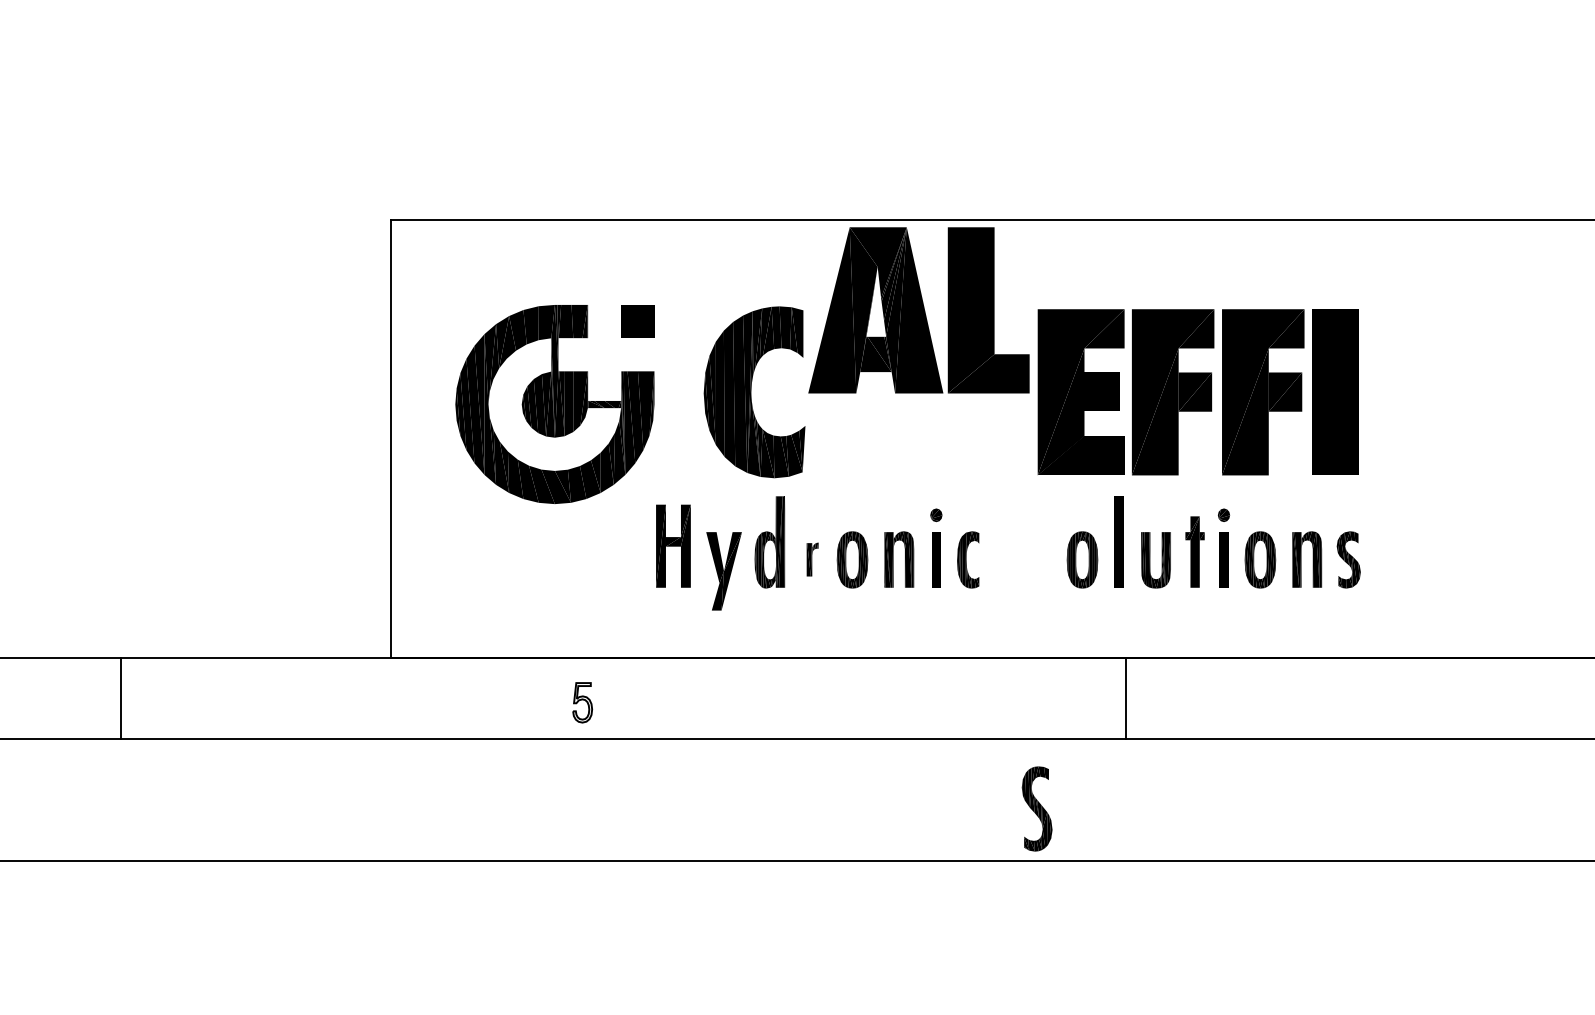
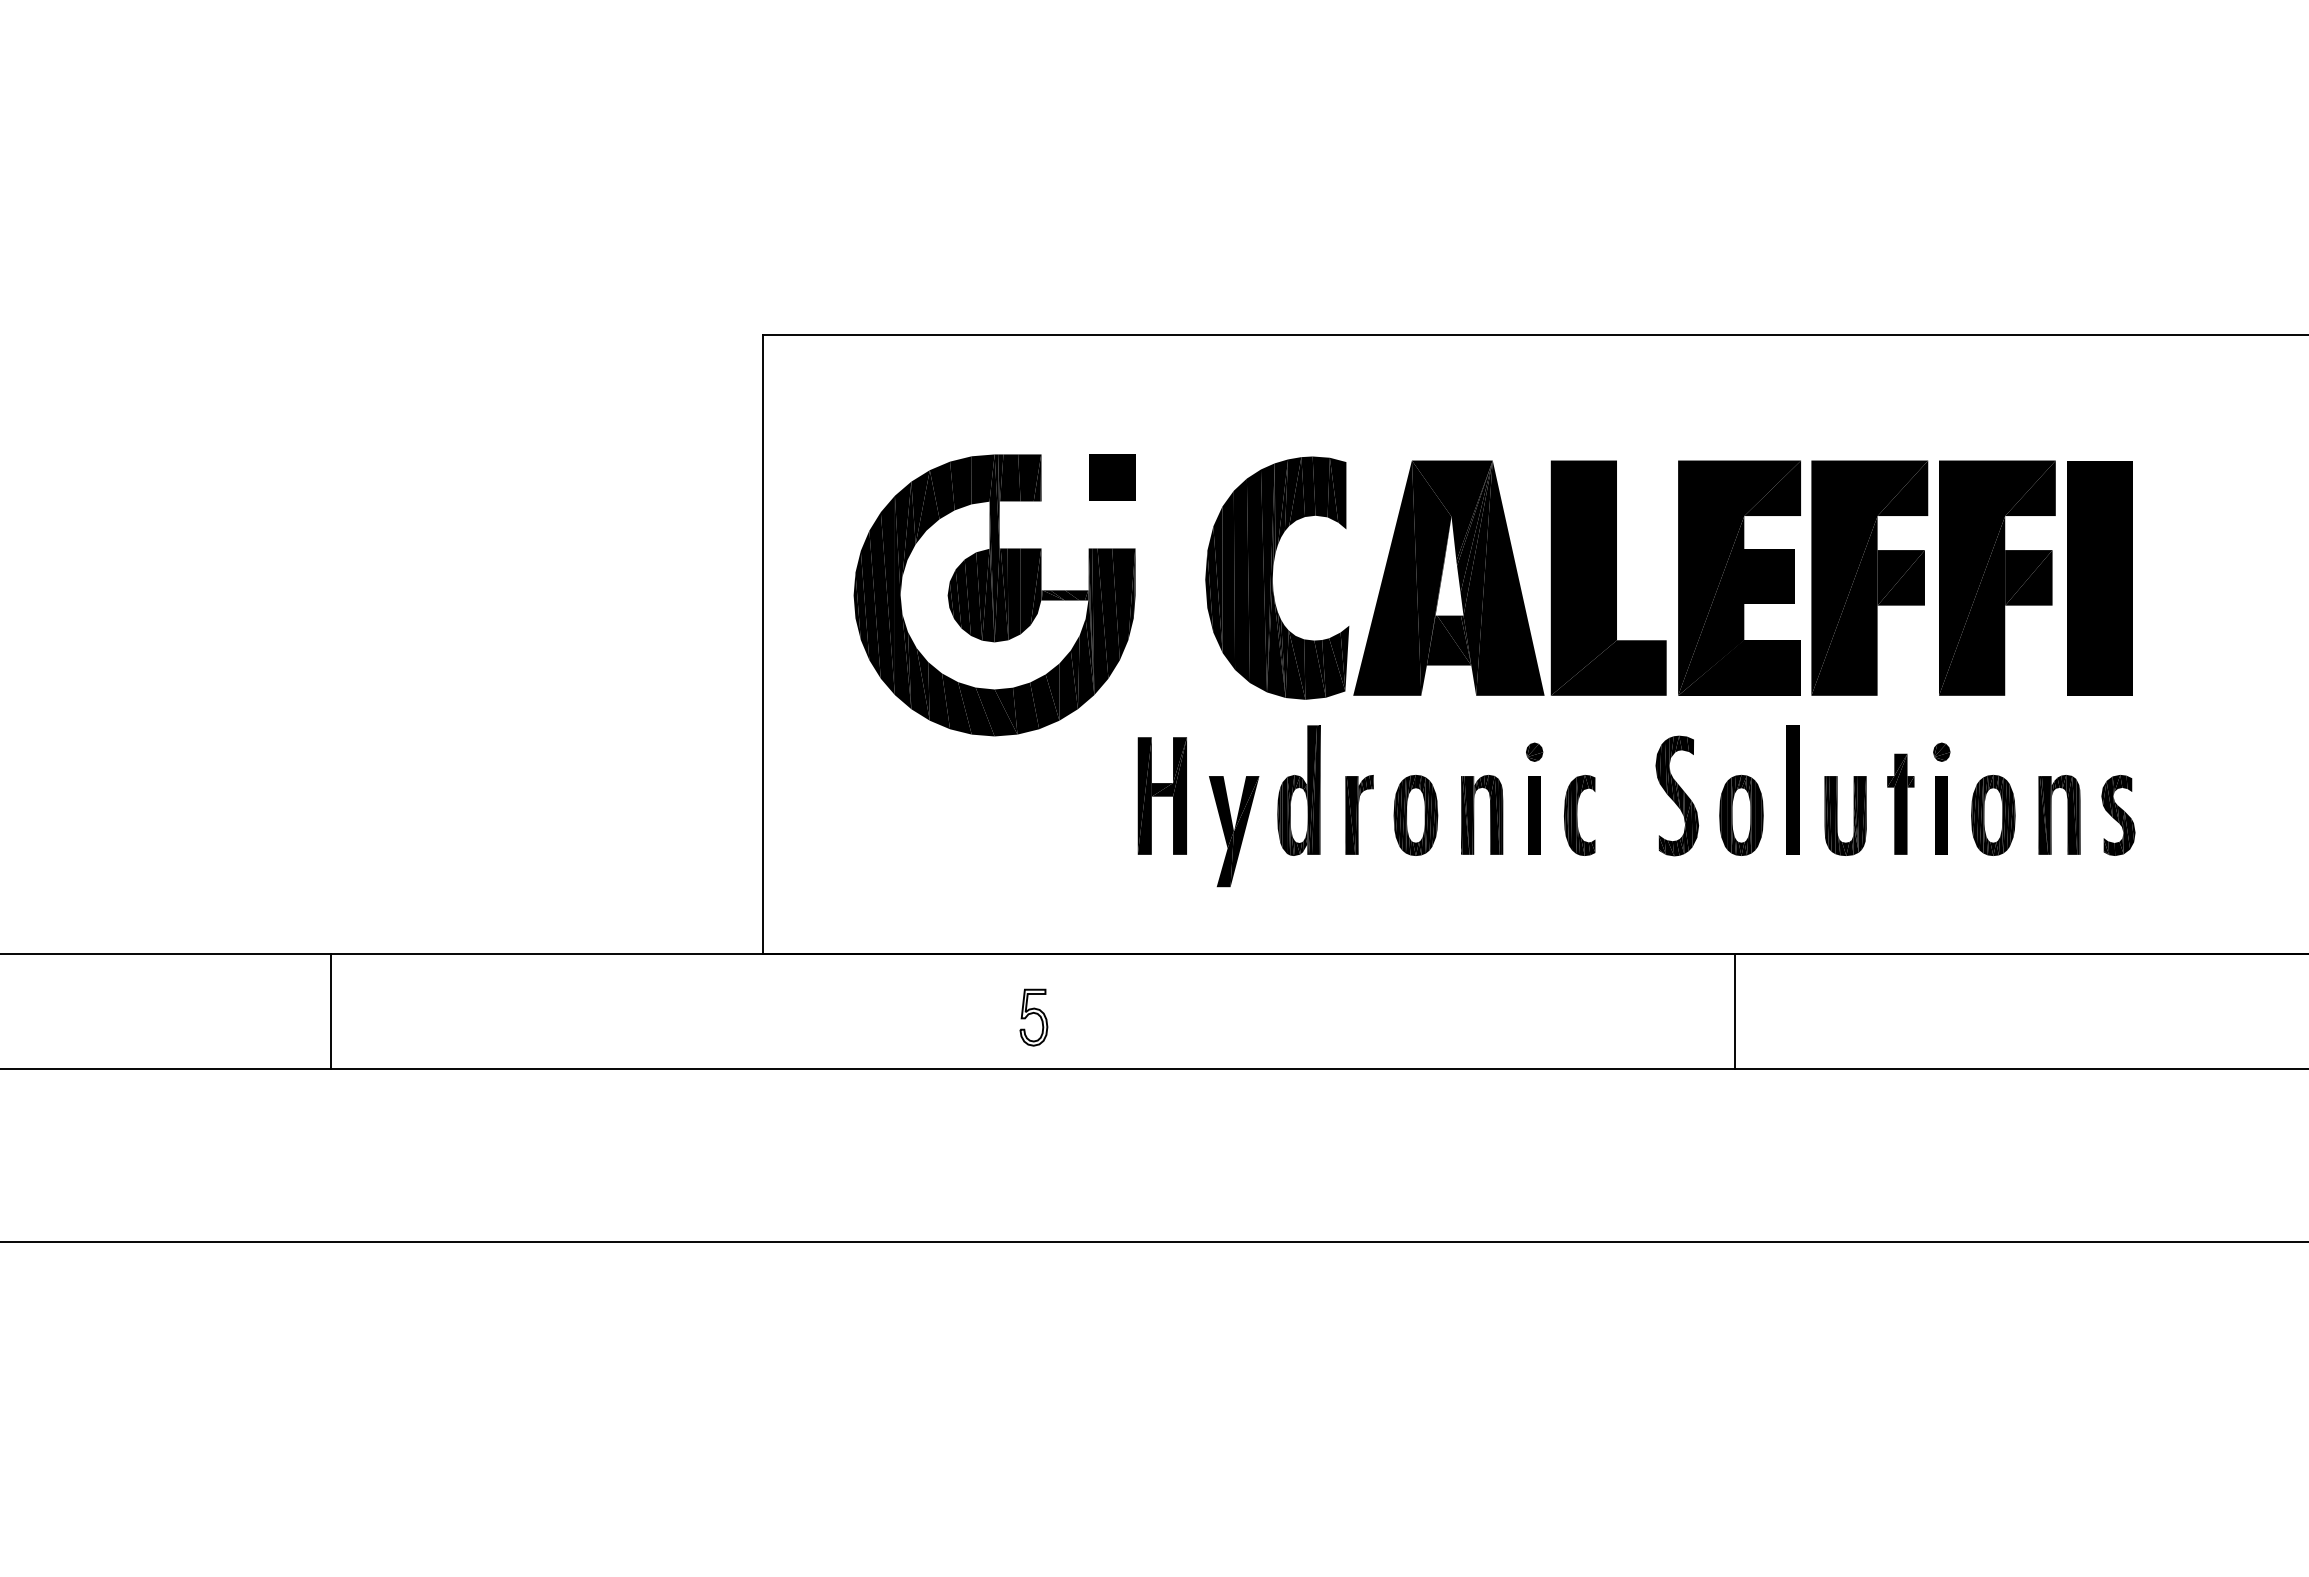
part: (918, 309) -> (1509, 577), moved
part: (812, 559) -> (1359, 814), size x1.67
line: (121, 698) -> (330, 1011), moved
line: (1126, 698) -> (1735, 1011), moved
part: (1036, 808) -> (1676, 795), moved

